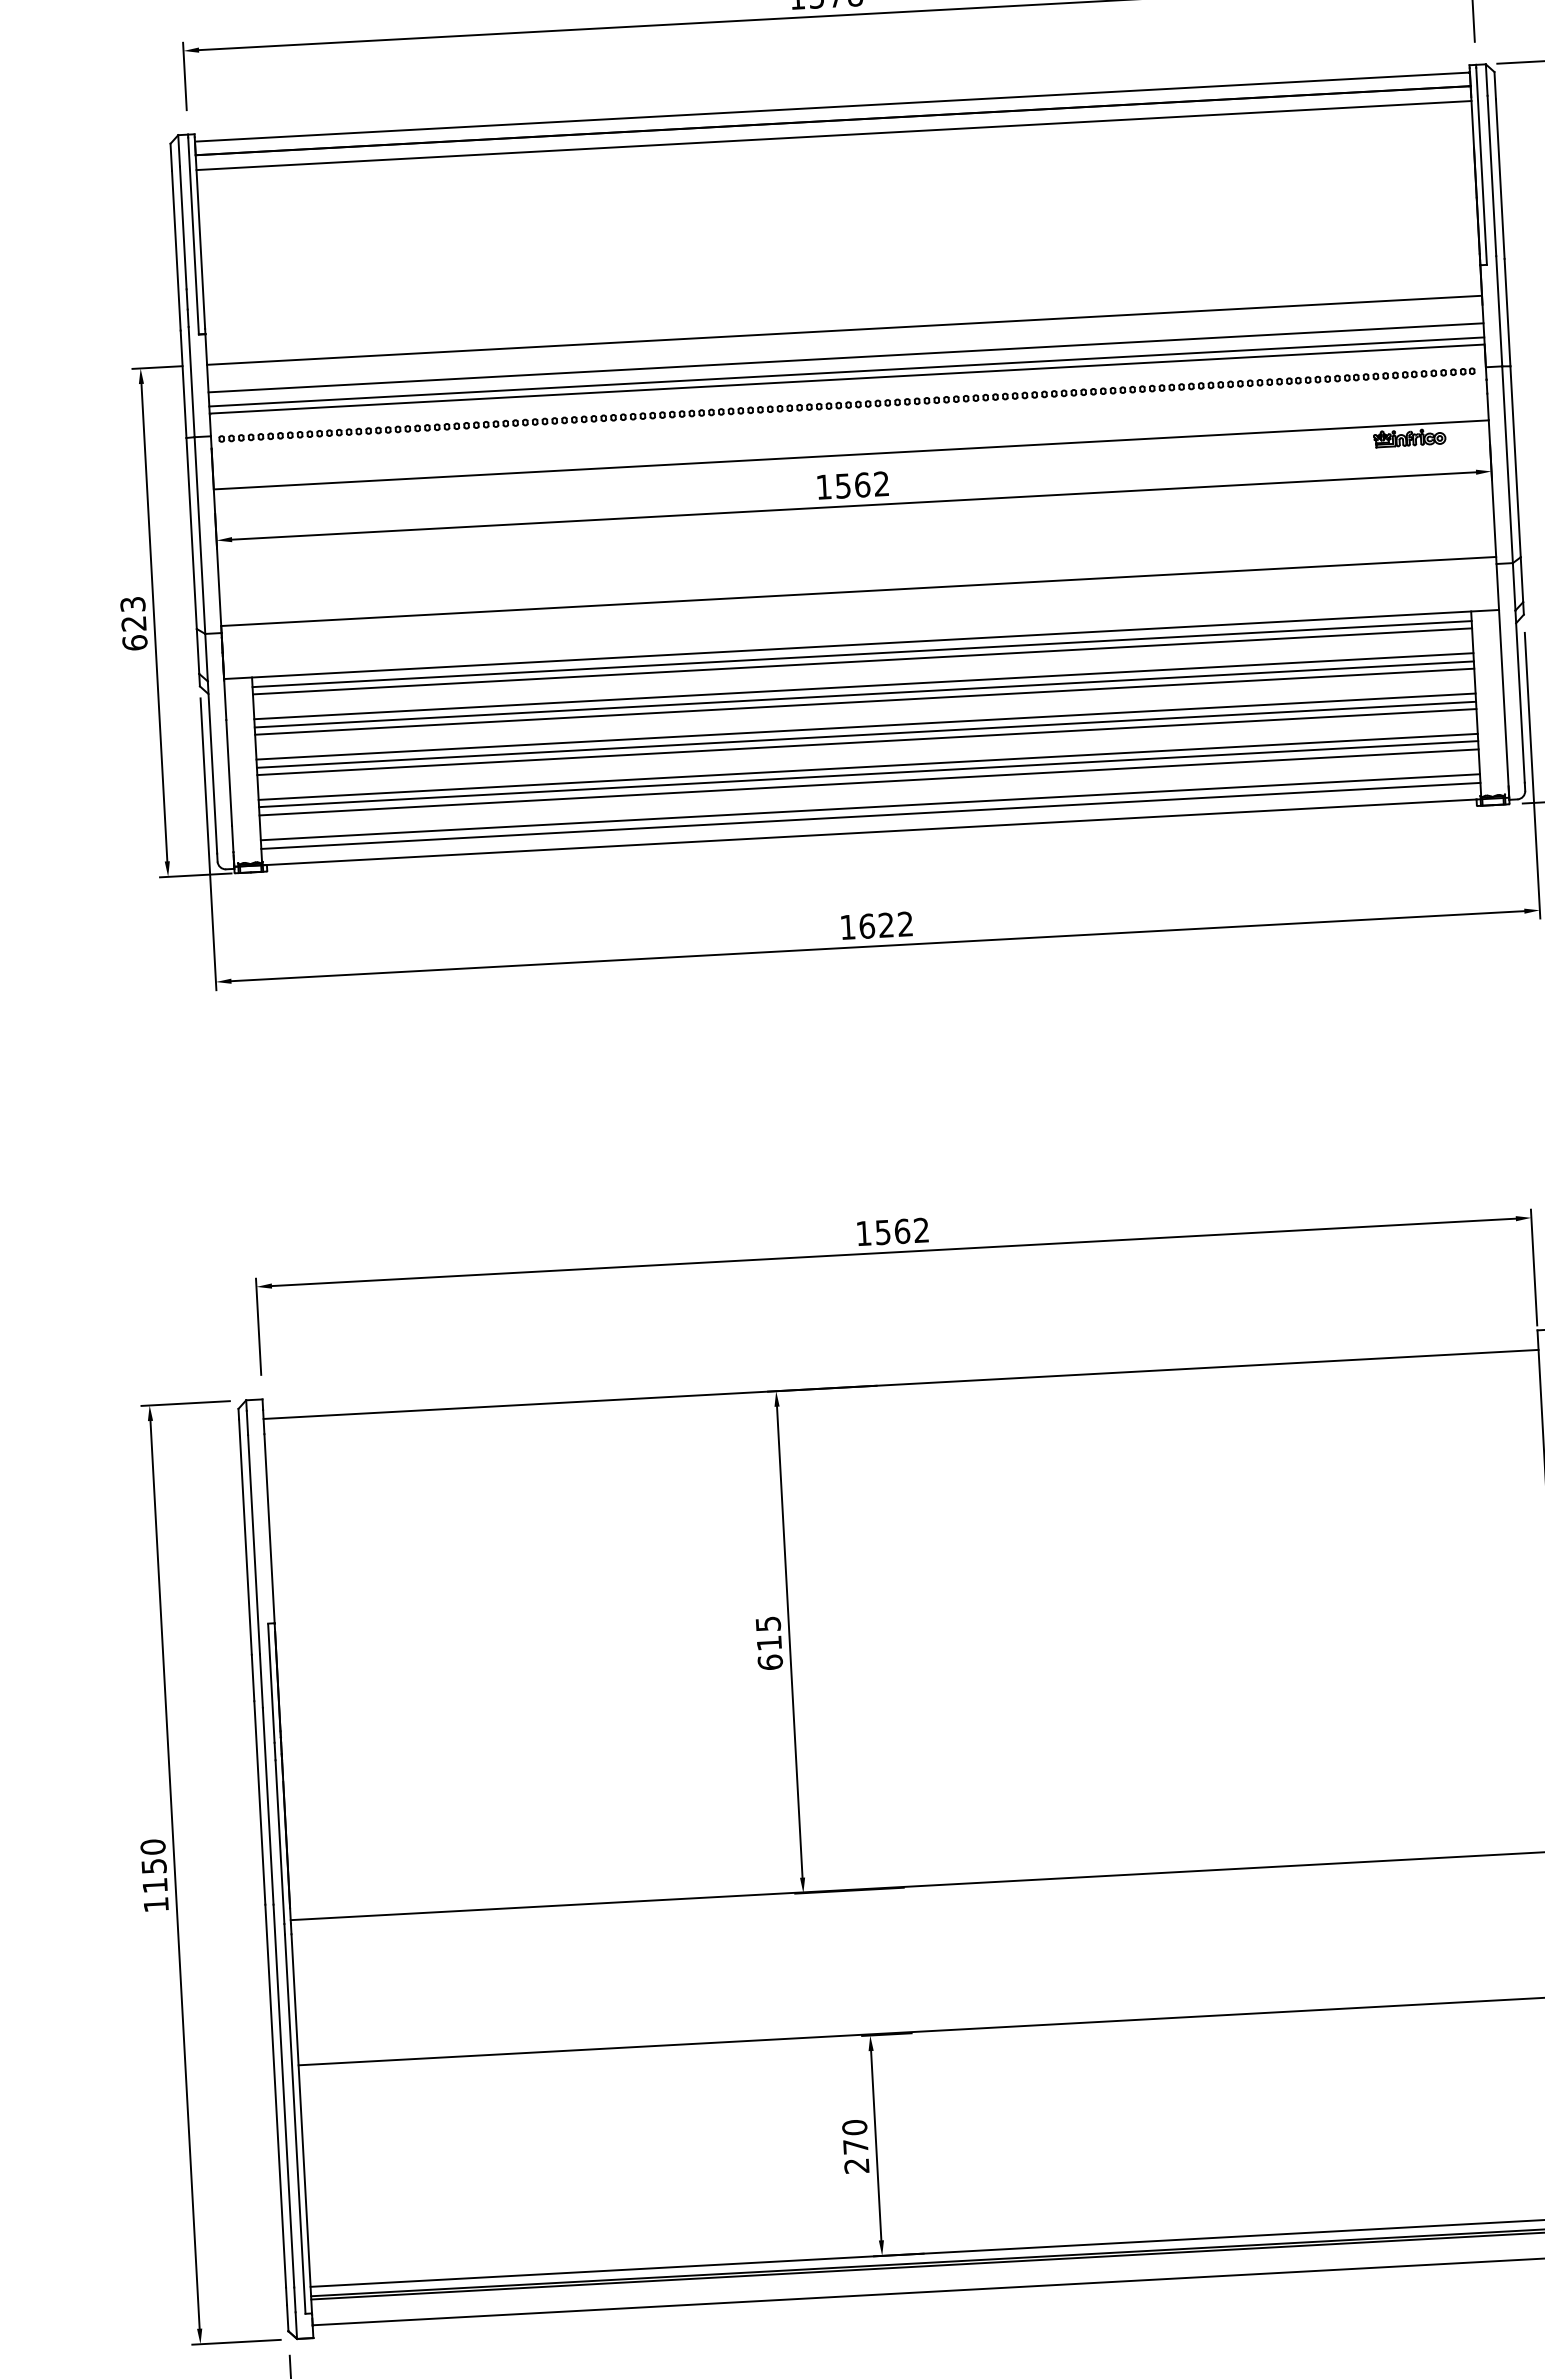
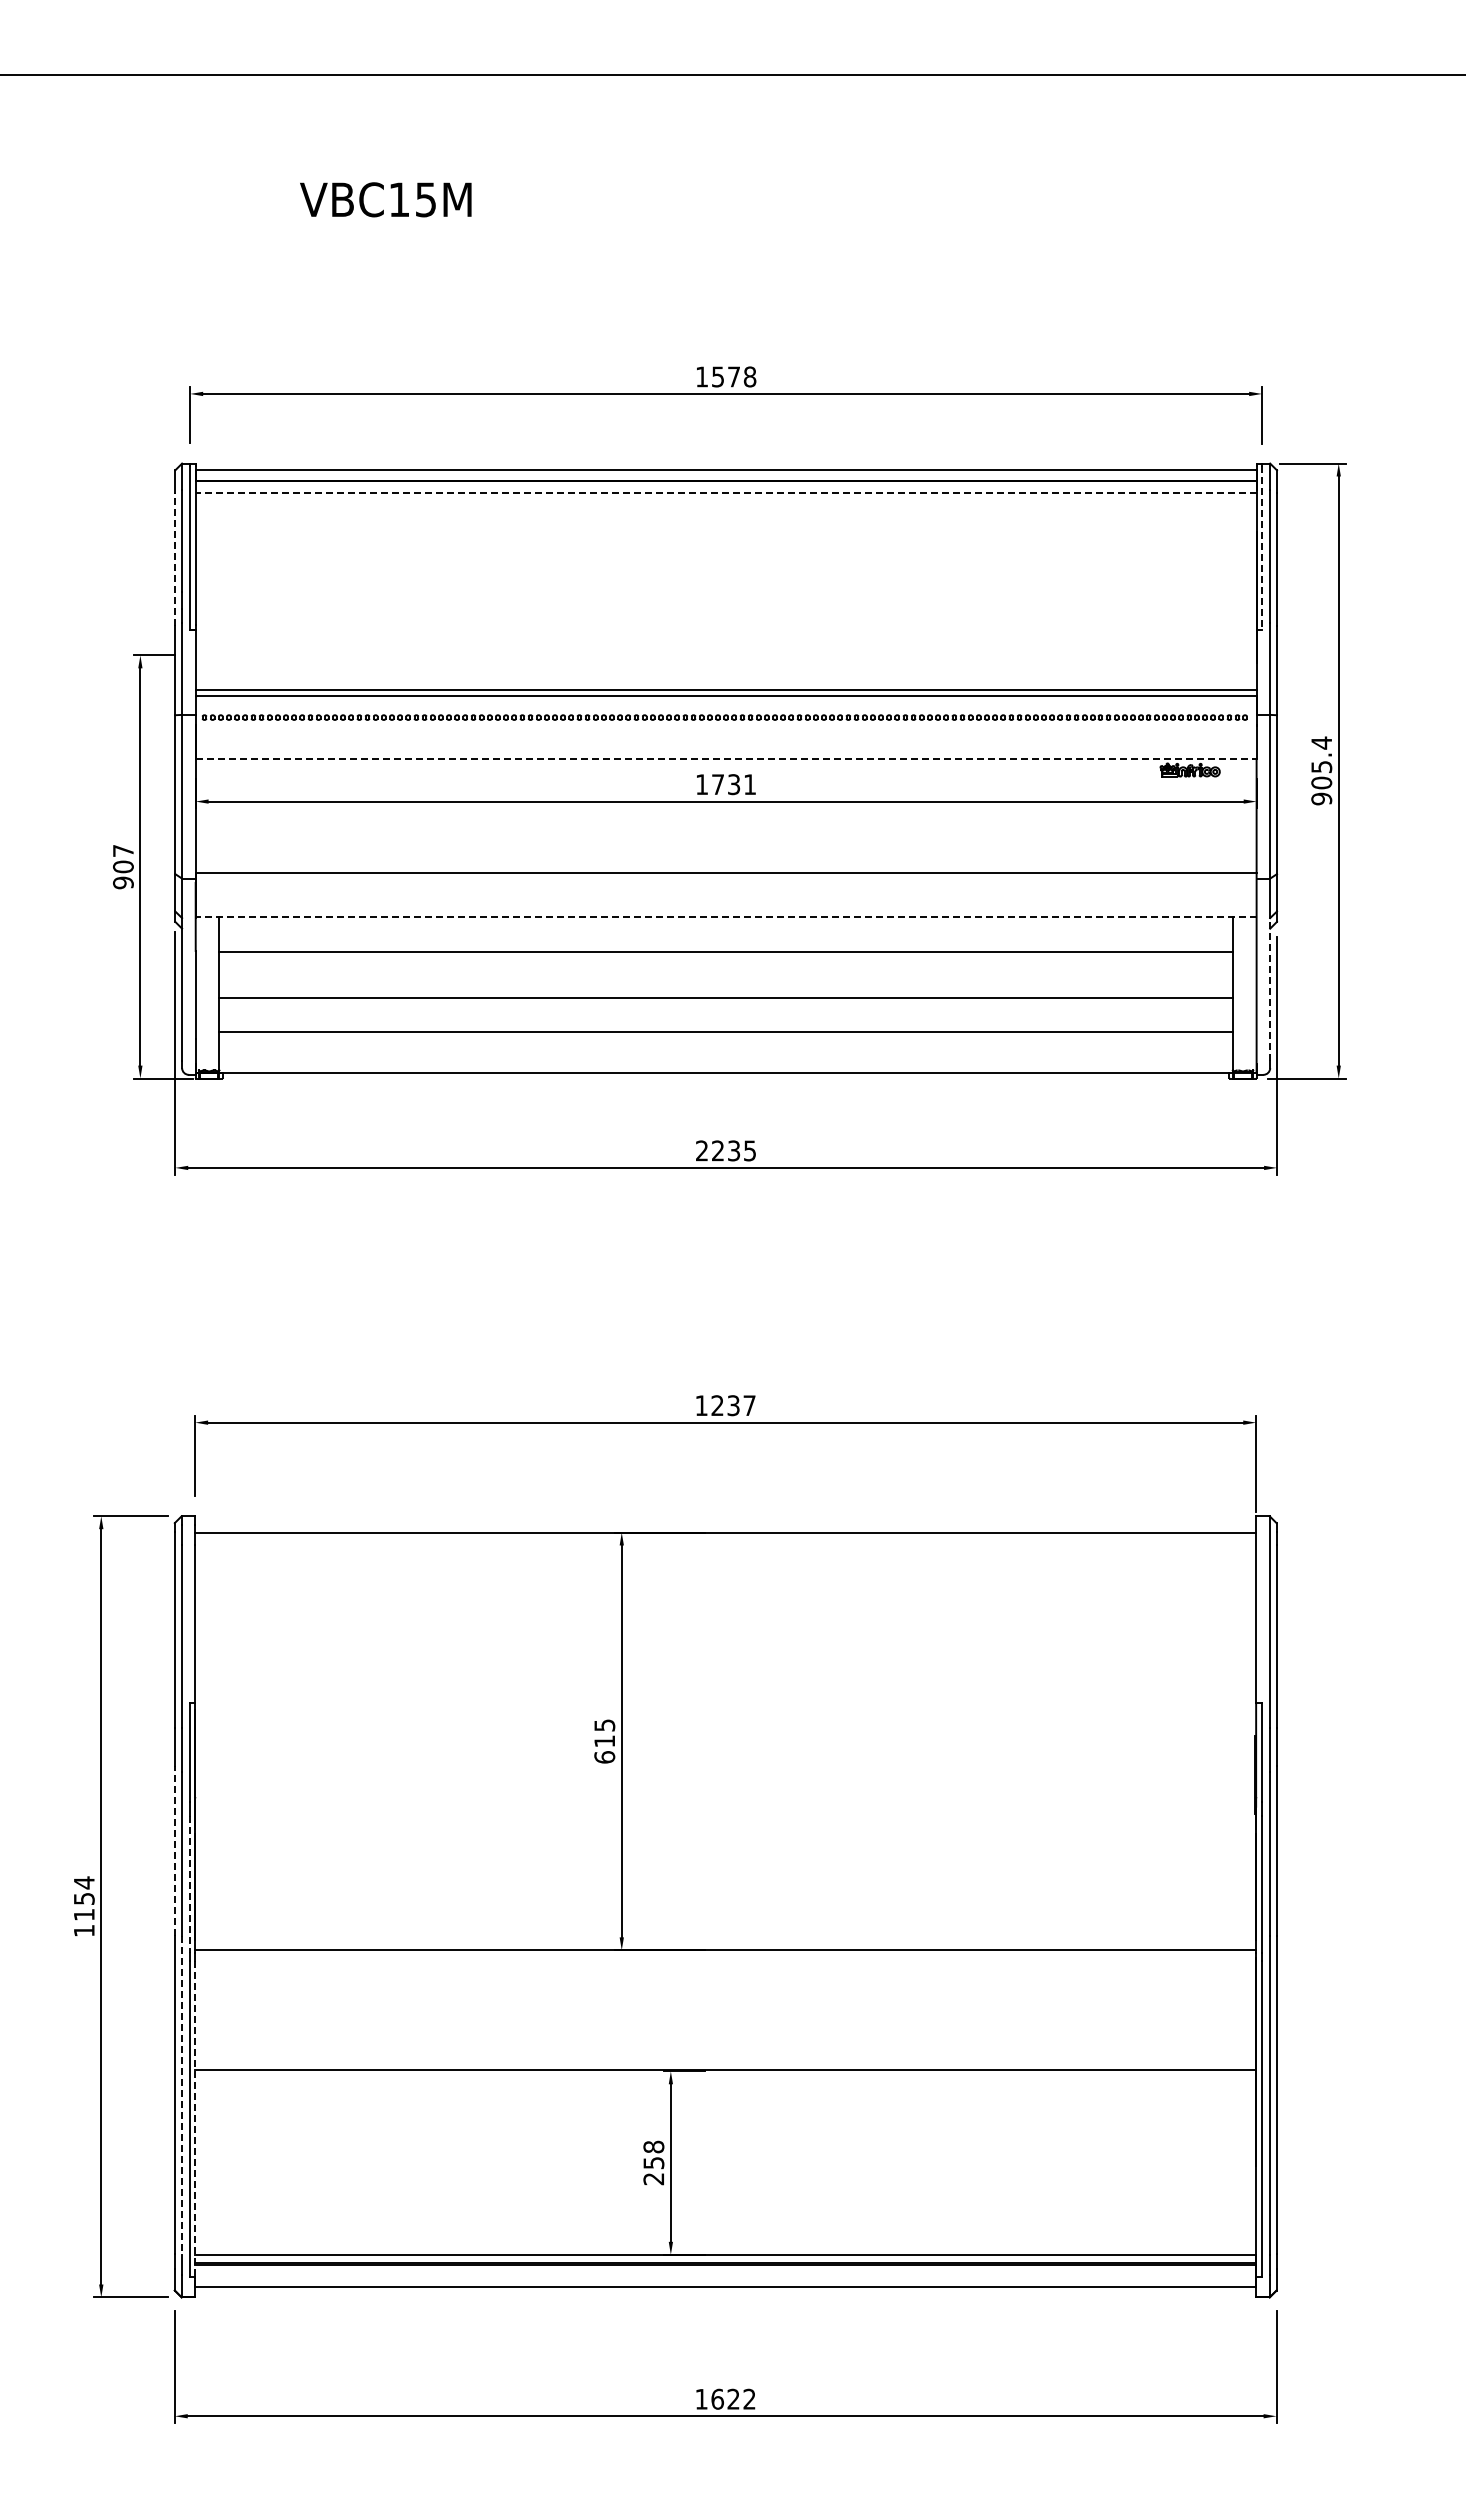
line: (833, 135) -> (725, 493), solid -> dashed
line: (1482, 166) -> (1262, 548), solid -> dashed
line: (176, 249) -> (175, 558), solid -> dashed
line: (843, 330) -> (725, 655), removed
line: (845, 358) -> (725, 678), removed
line: (851, 455) -> (726, 759), solid -> dashed
text: (861, 484) -> (733, 784), 1562 -> 1731
text: (132, 624) -> (122, 867), 623 -> 907
line: (860, 644) -> (725, 916), solid -> dashed
line: (861, 653) -> (725, 924), removed
line: (861, 660) -> (725, 930), removed
line: (863, 694) -> (725, 958), removed
line: (1520, 696) -> (1270, 989), solid -> dashed
line: (863, 701) -> (725, 964), removed
line: (865, 727) -> (725, 985), removed
line: (865, 735) -> (725, 992), removed
line: (867, 766) -> (725, 1018), removed
line: (867, 773) -> (725, 1024), removed
line: (869, 807) -> (725, 1052), removed
line: (870, 815) -> (725, 1059), removed
text: (875, 925) -> (725, 1150), 1622 -> 2235
text: (902, 1231) -> (733, 1405), 1562 -> 1237
line: (259, 1802) -> (174, 1850), solid -> dashed
line: (279, 1842) -> (189, 1884), solid -> dashed
text: (152, 1846) -> (83, 1882), 1150 -> 1154
line: (283, 2096) -> (181, 2095), solid -> dashed
line: (302, 2124) -> (195, 2119), solid -> dashed
text: (854, 2136) -> (653, 2154), 270 -> 258

